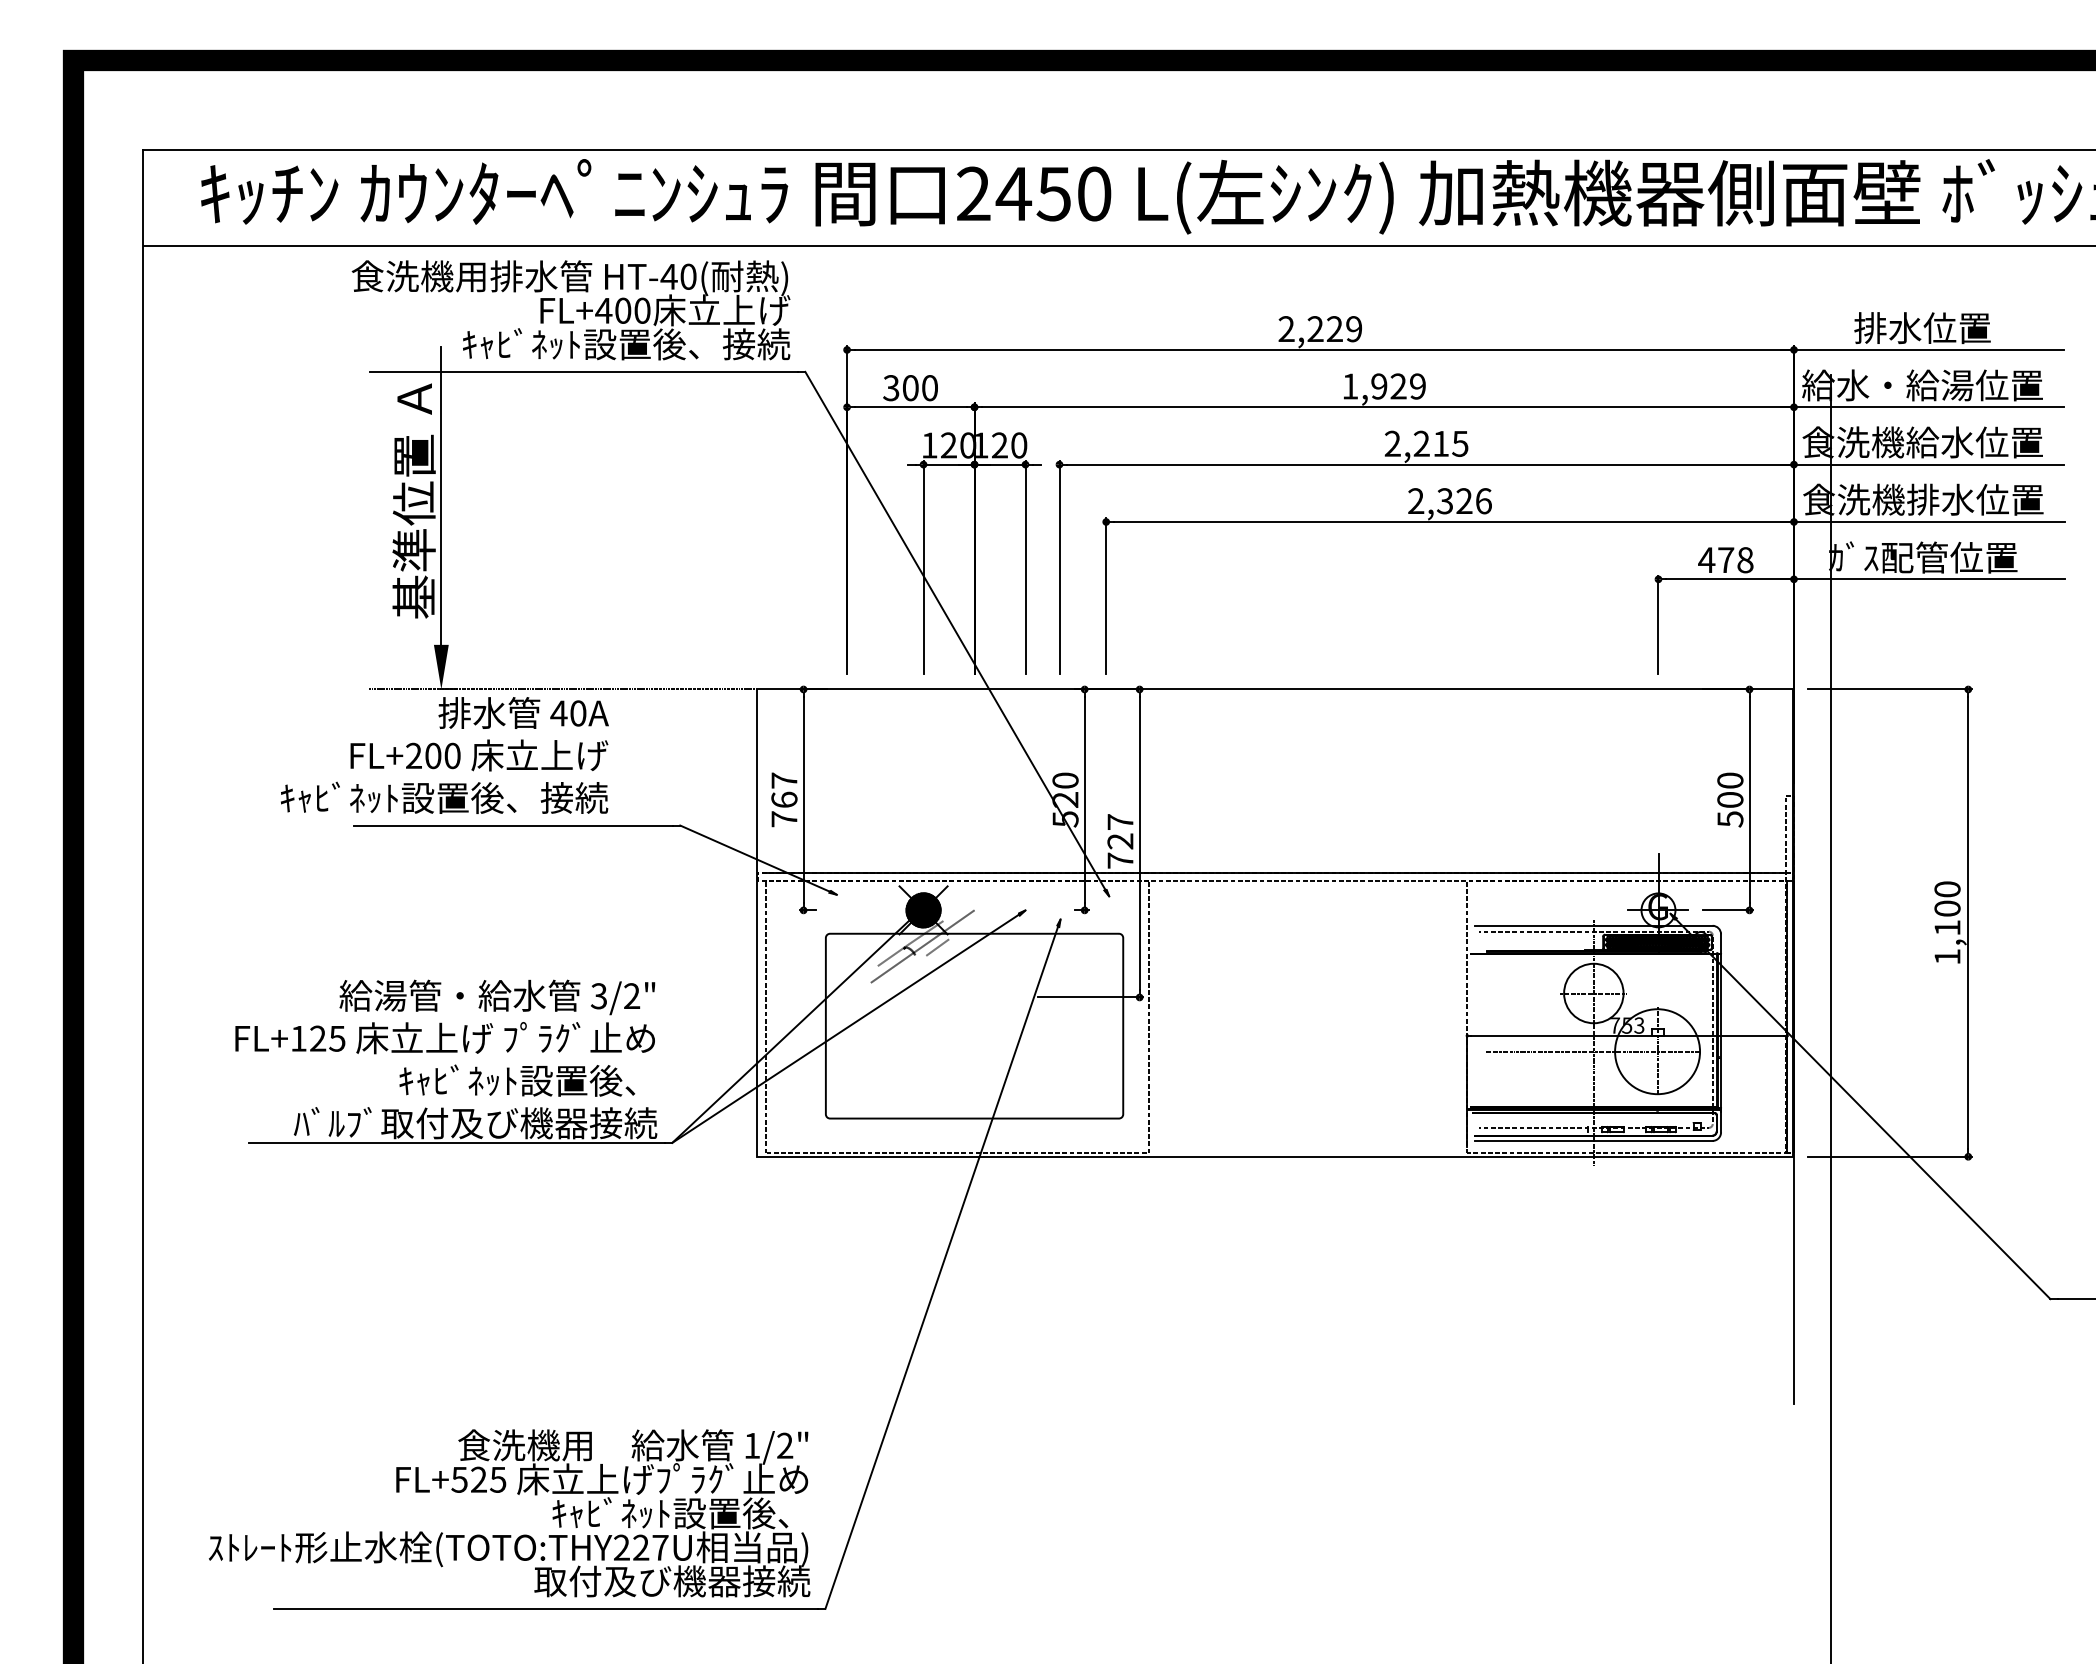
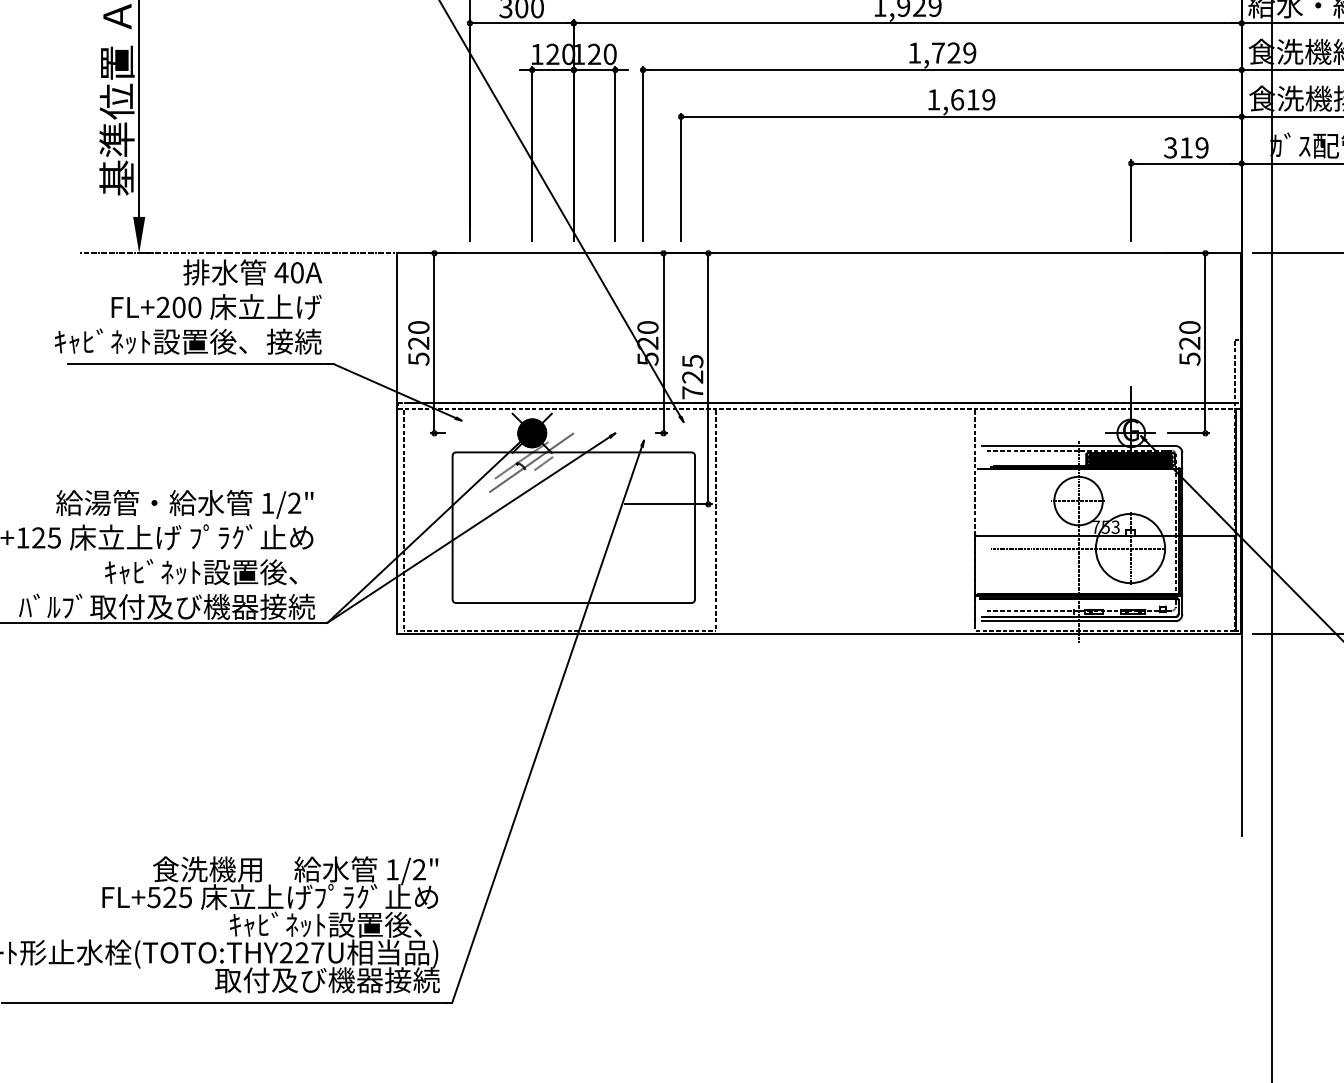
text: (1426, 443) -> (942, 52), 2,215 -> 1,729
text: (1449, 501) -> (960, 100), 2,326 -> 1,619
text: (1725, 560) -> (1185, 148), 478 -> 319
text: (444, 755) -> (188, 307), moved
text: (784, 799) -> (418, 342), 767 -> 520
text: (1730, 799) -> (1189, 342), 500 -> 520
text: (1120, 822) -> (692, 361), 727 -> 725
text: (598, 996) -> (267, 503), 3/2" -> 1/2"

